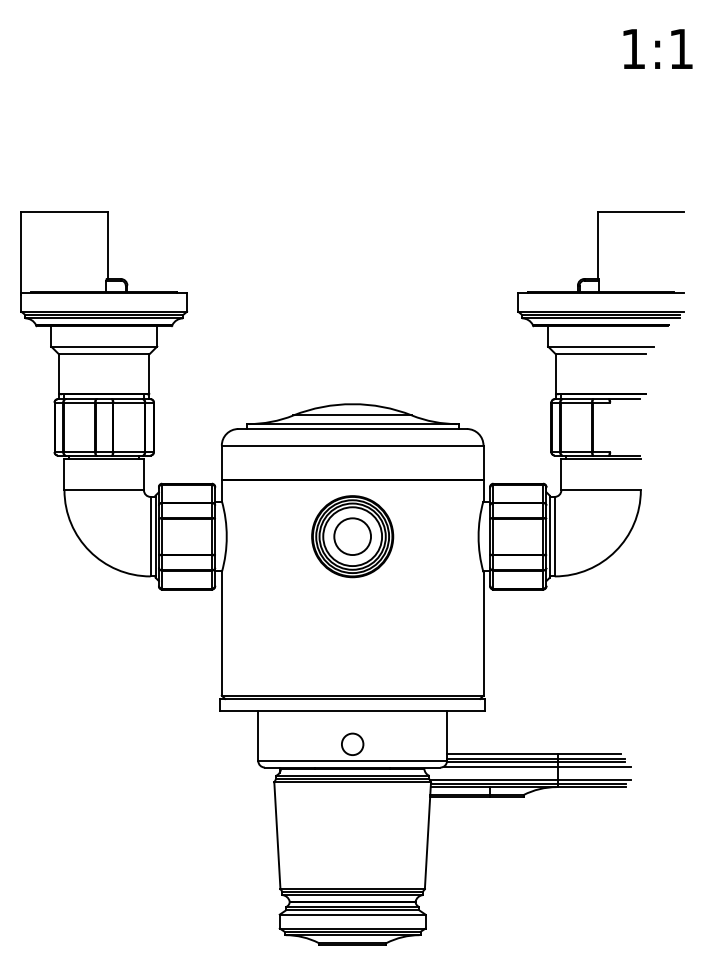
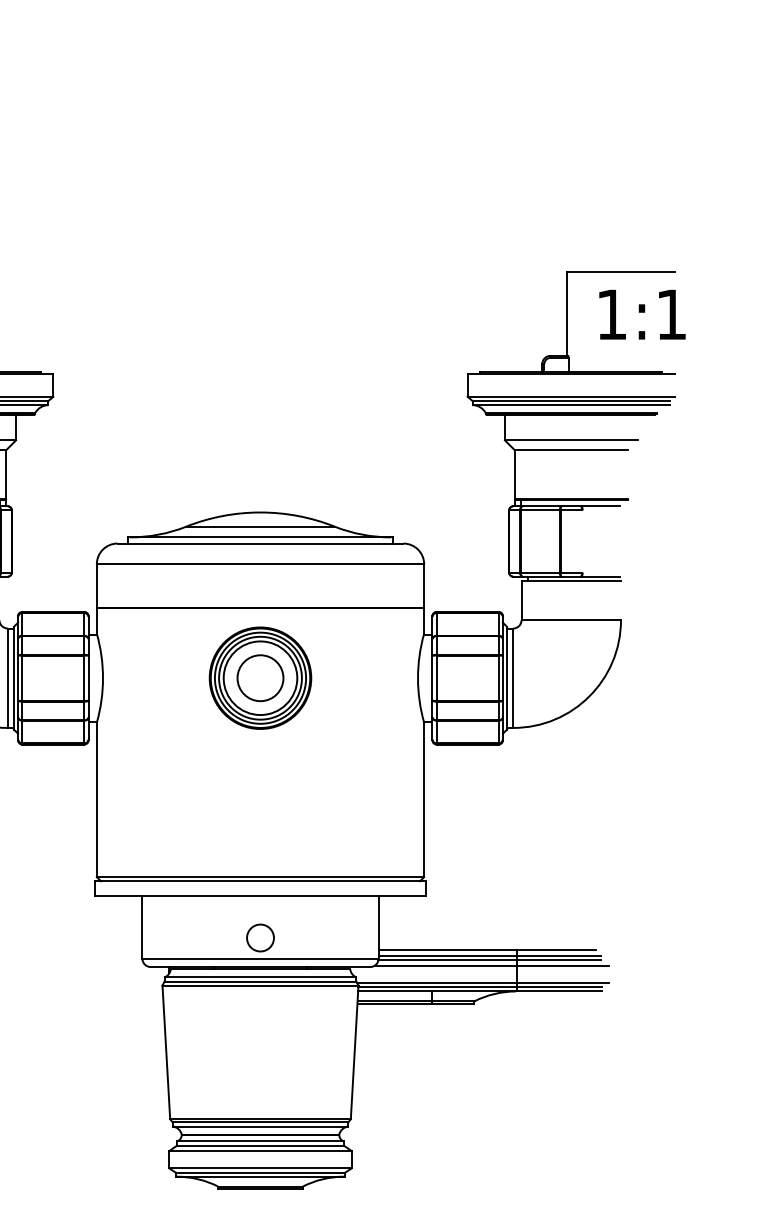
text: (657, 48) -> (641, 313), moved

